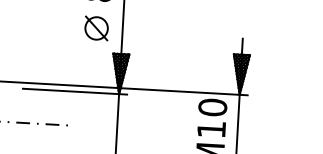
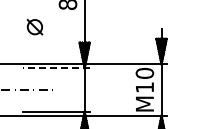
part: (95, 28) -> (34, 27), moved
line: (73, 91) -> (55, 68), solid -> dashed

